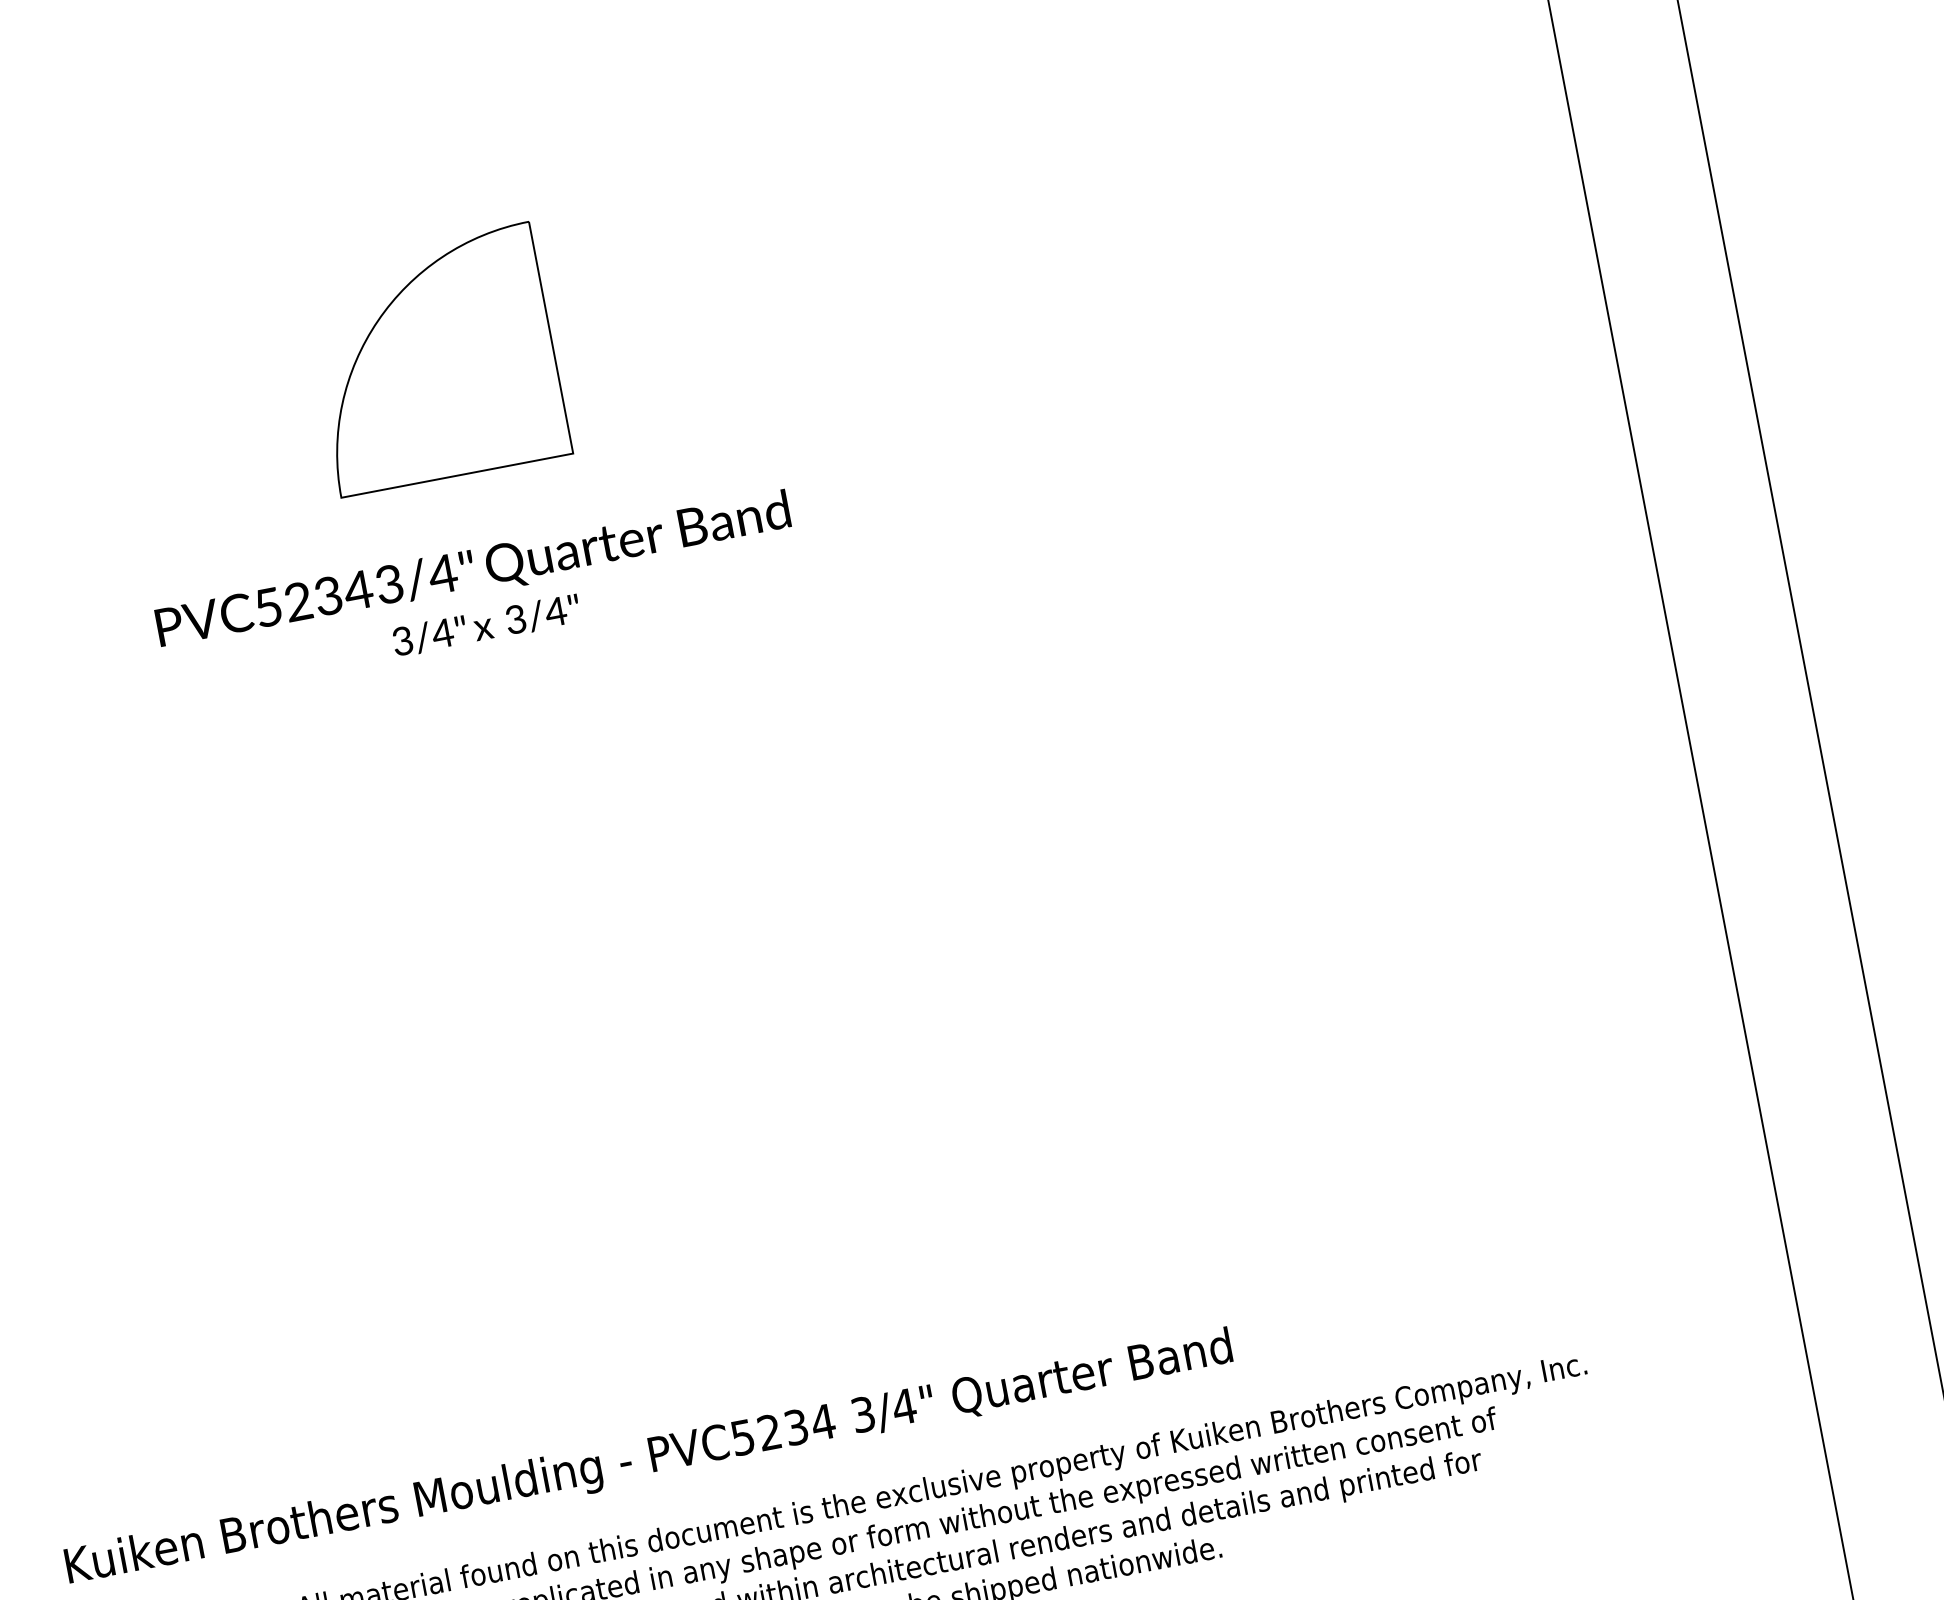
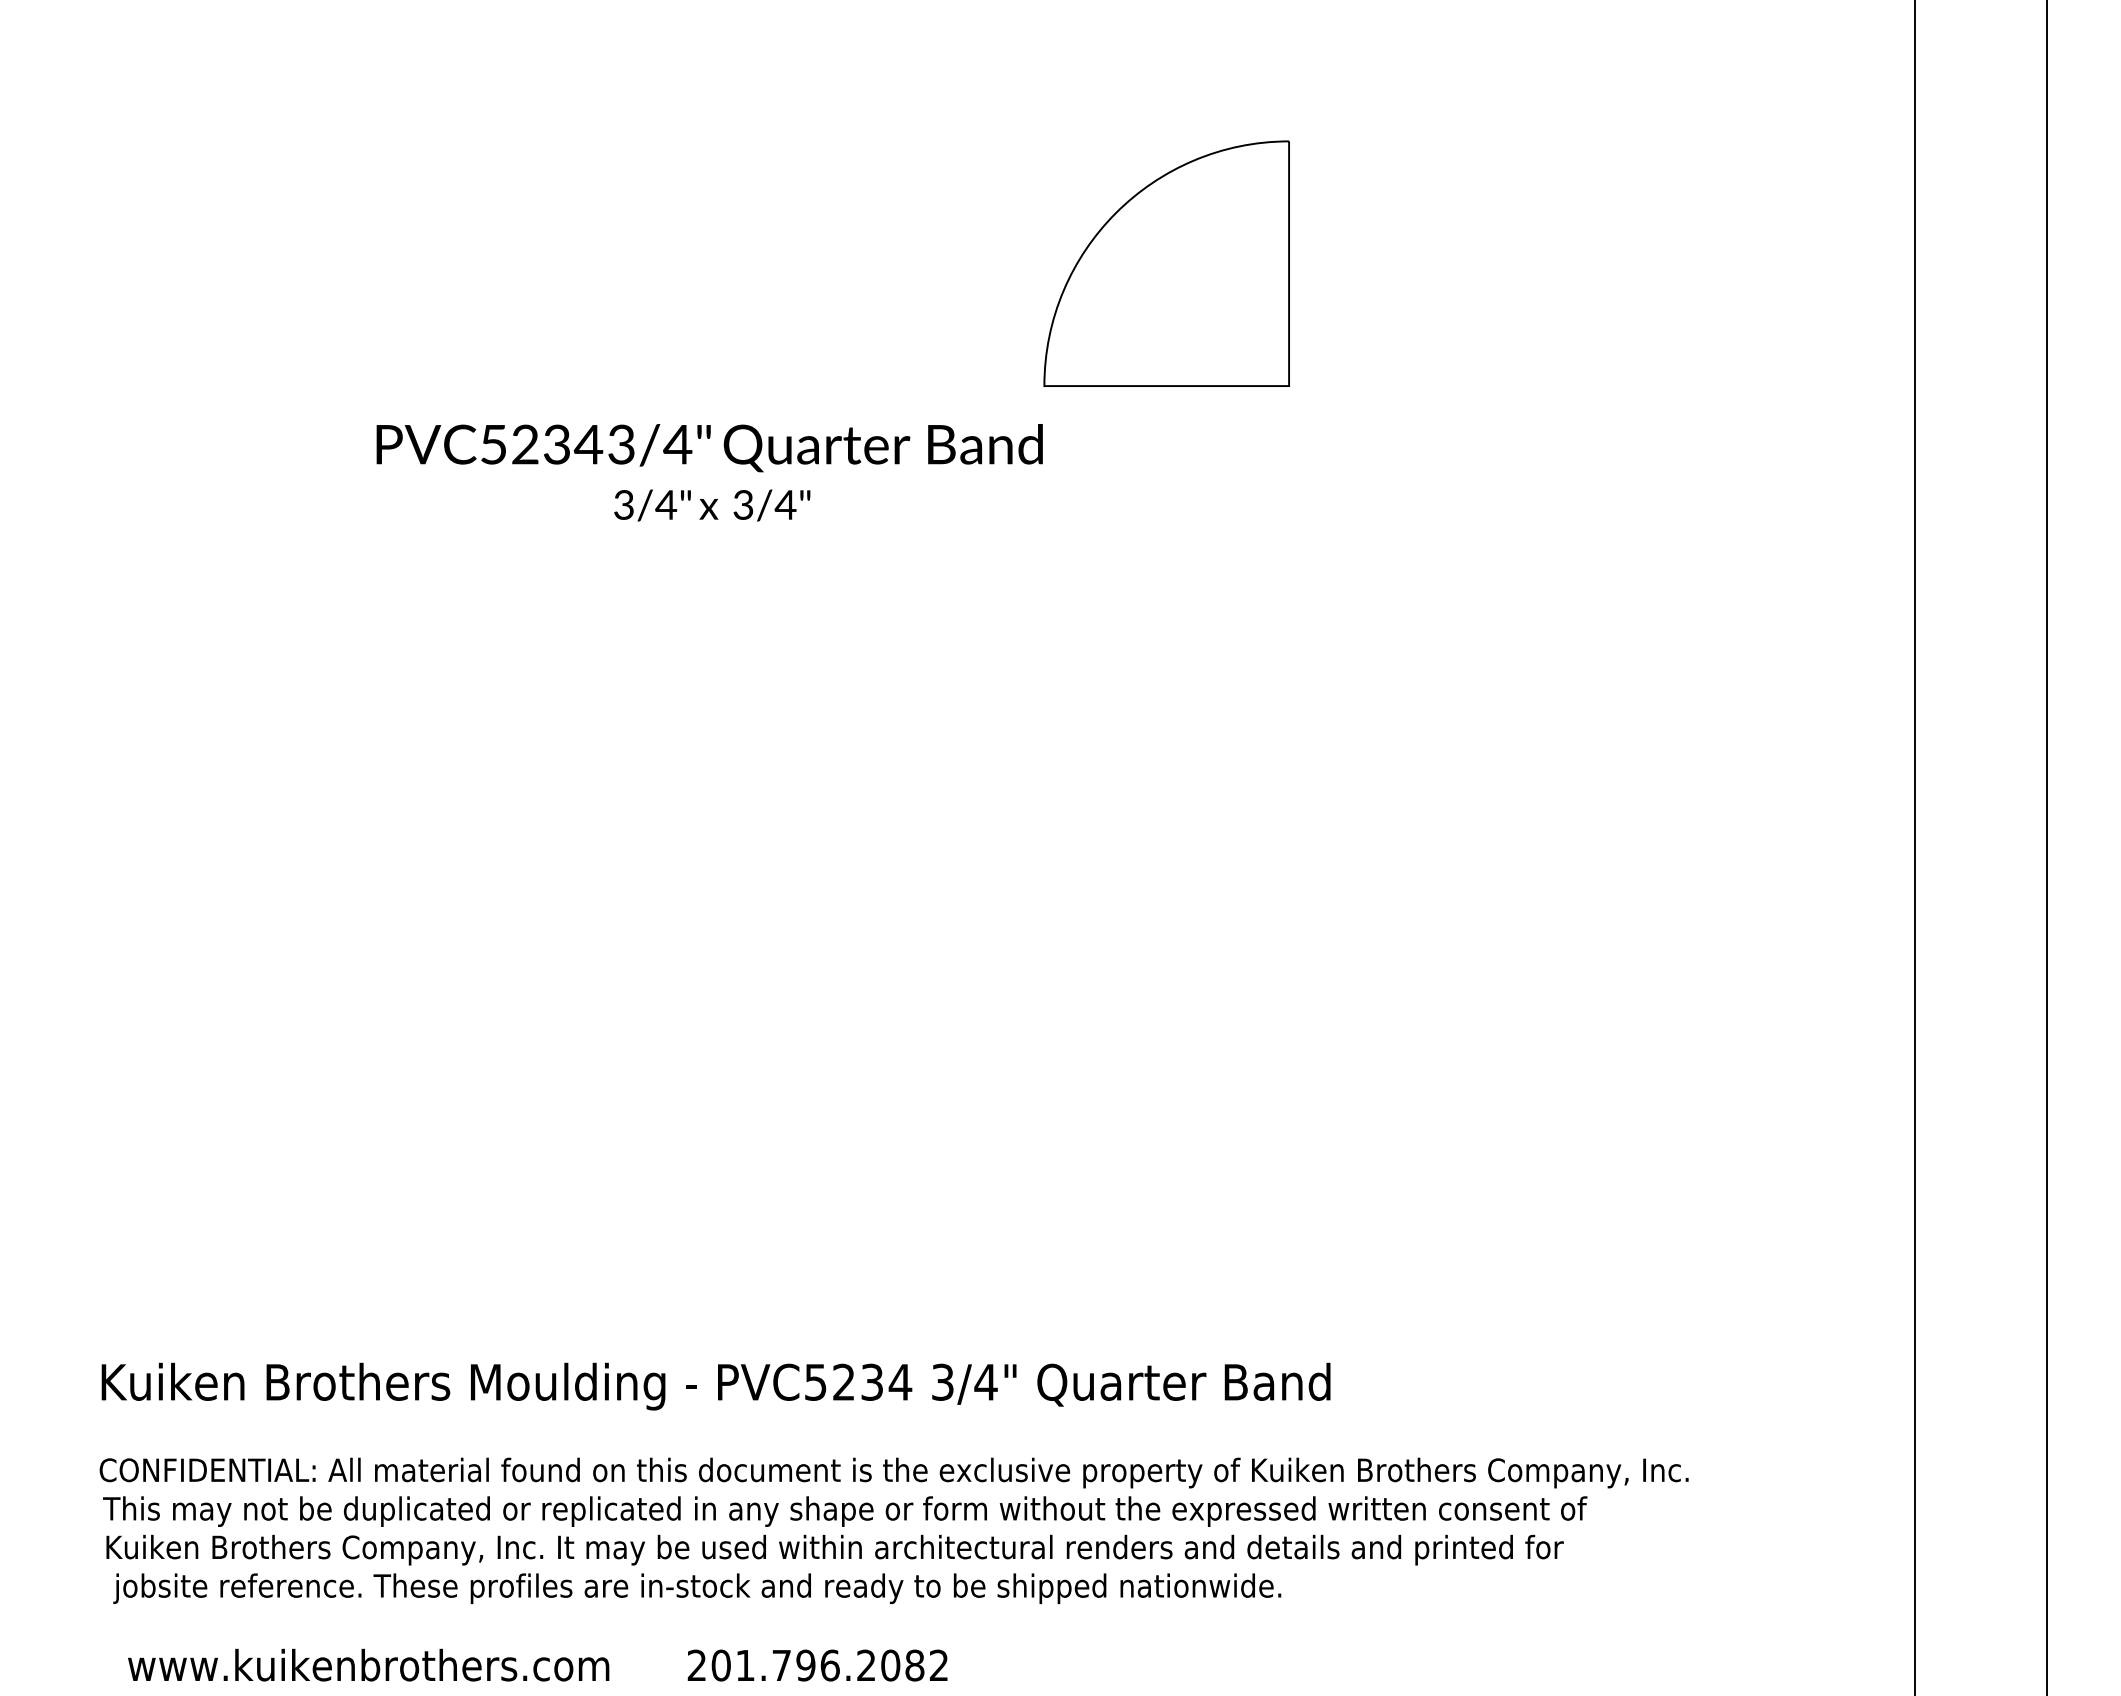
part: (434, 359) -> (1166, 263), moved

